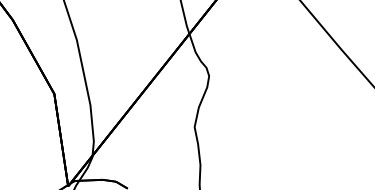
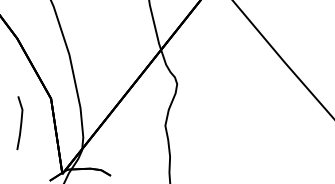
line: (16, 123) -> (20, 122), added

